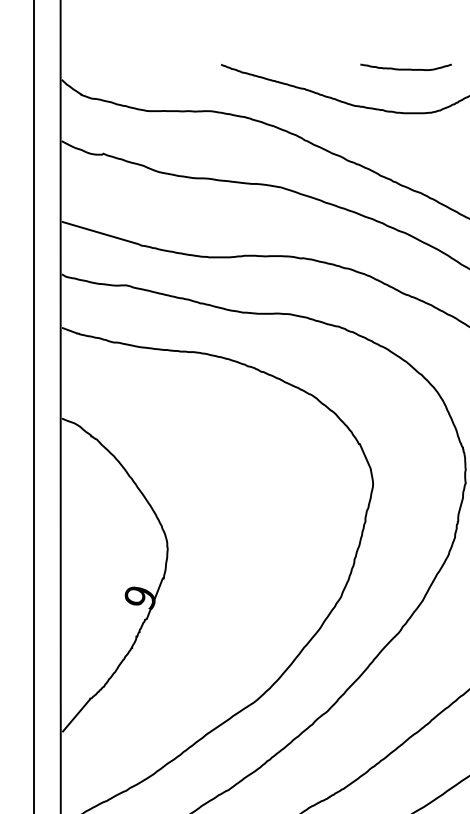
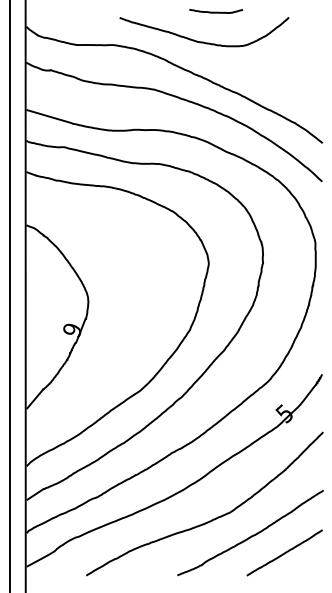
curve: (406, 67) -> (216, 11), moved

